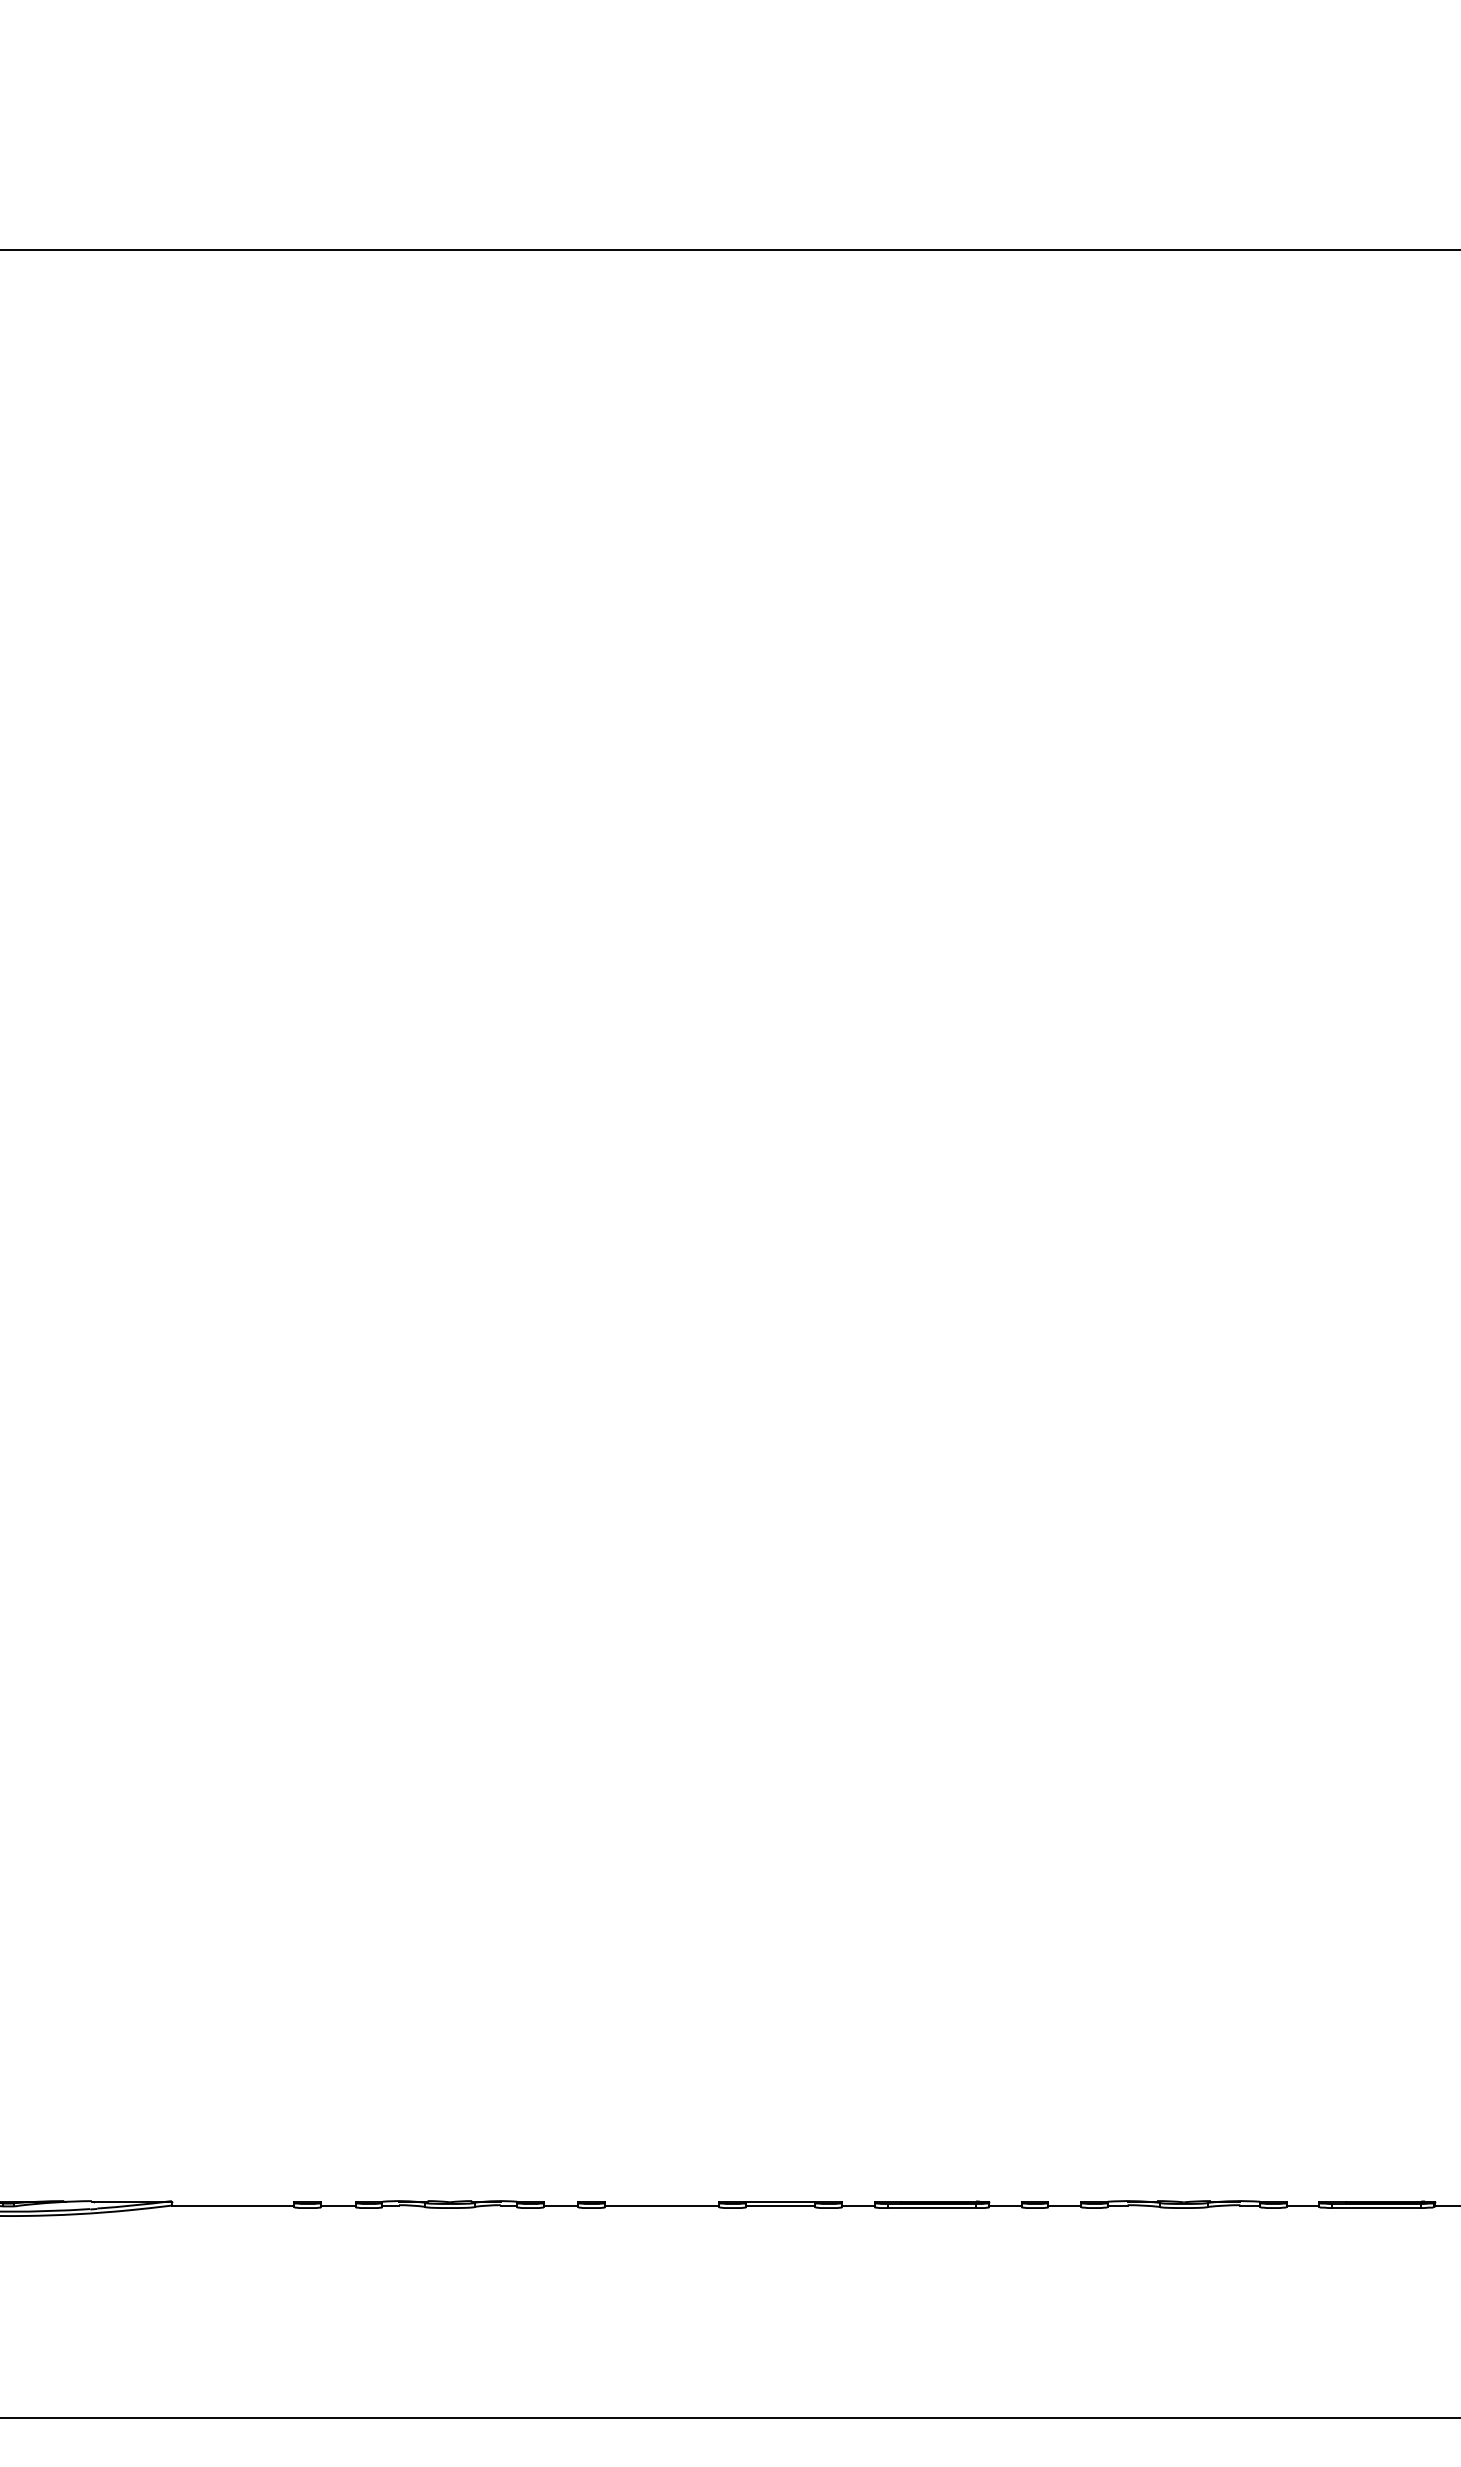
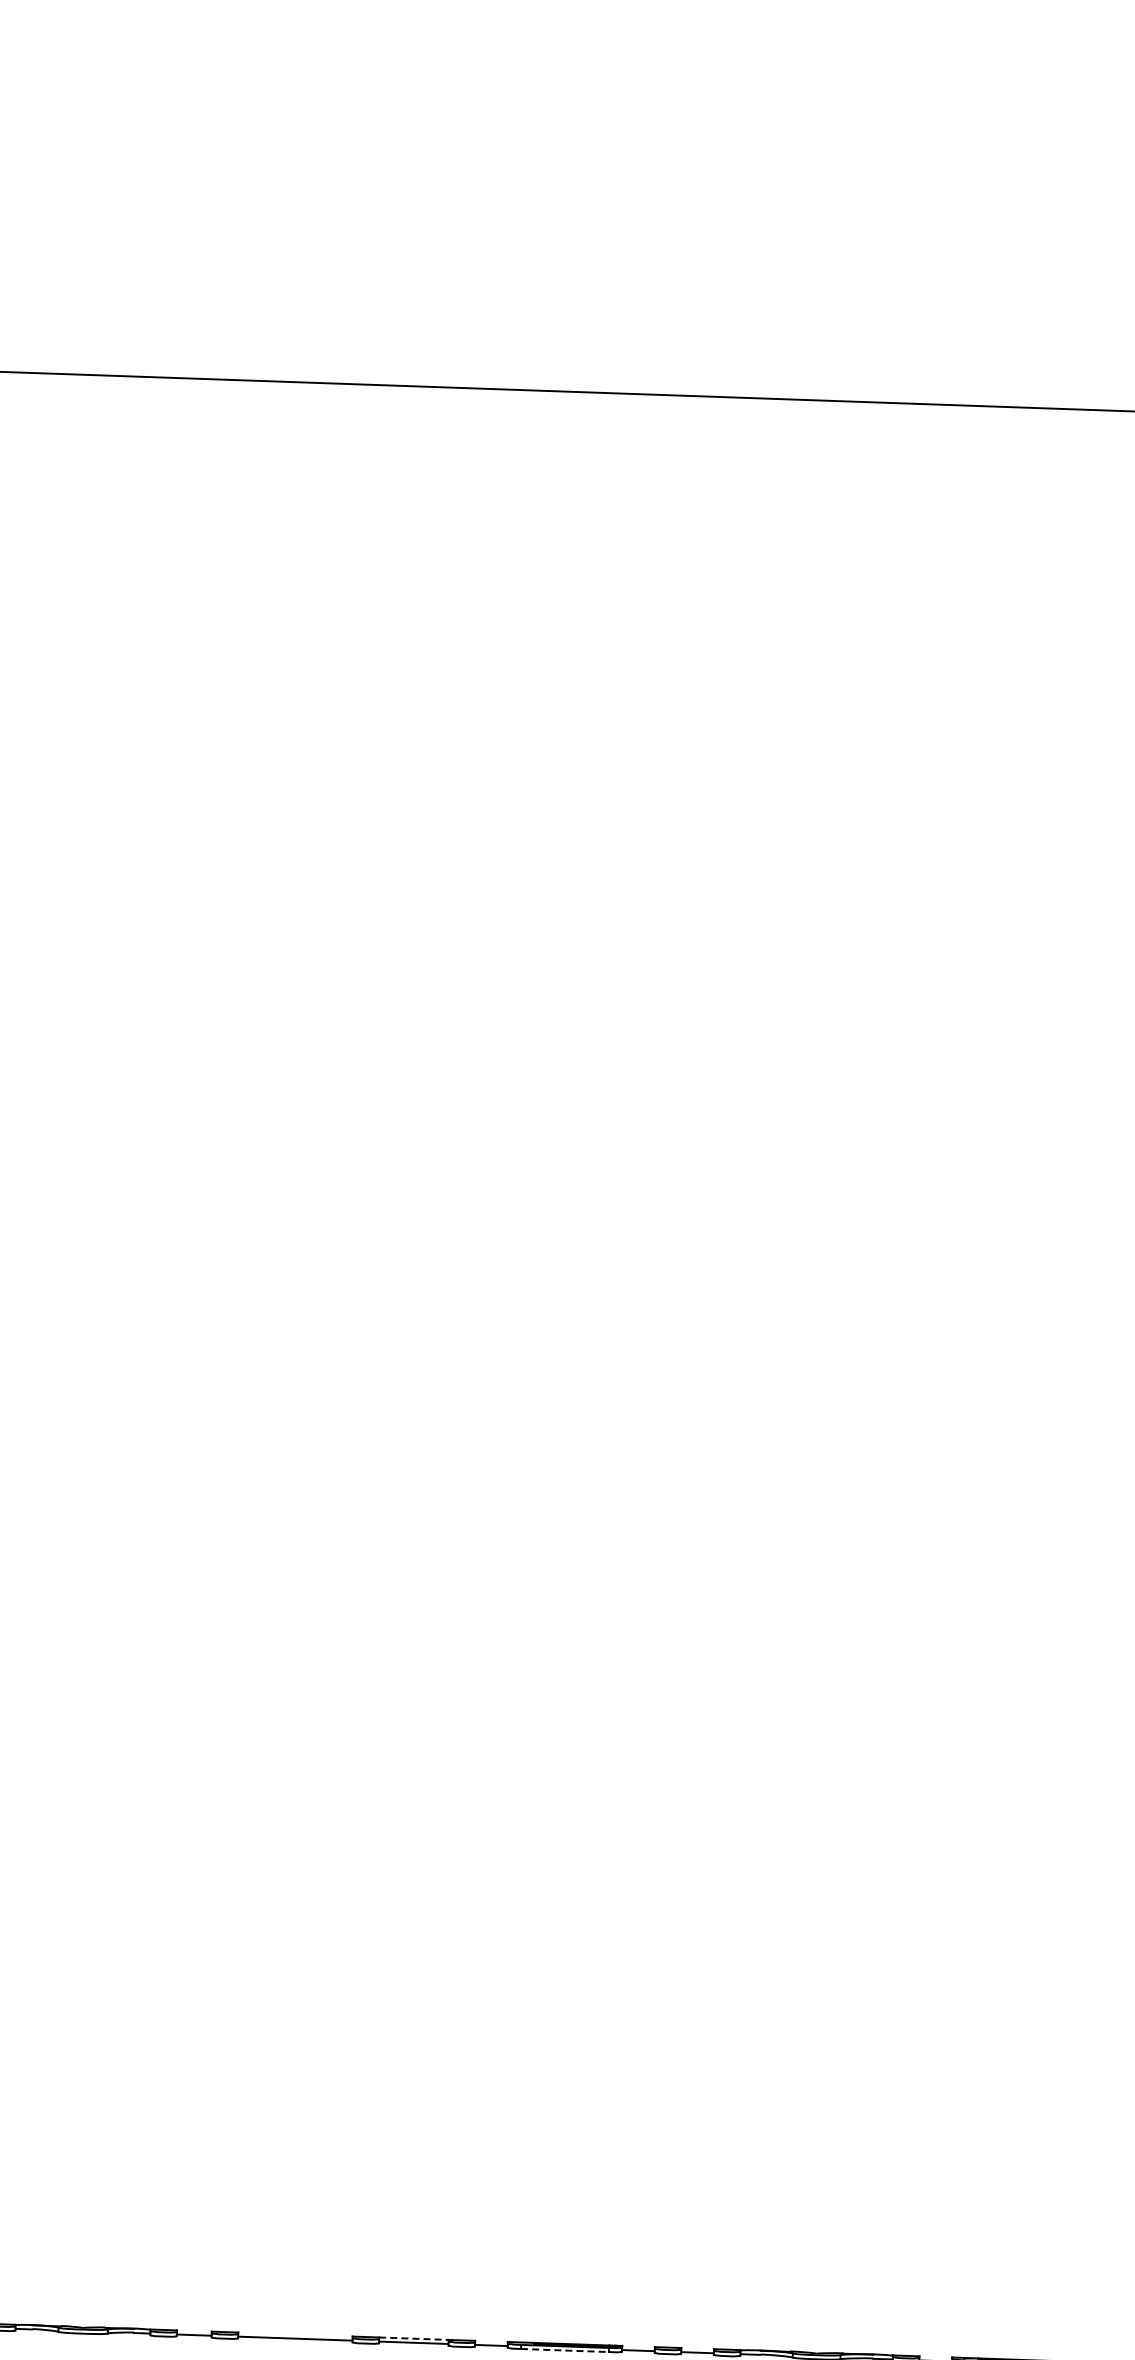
line: (780, 2201) -> (413, 2338), solid -> dashed
line: (932, 2208) -> (565, 2350), solid -> dashed

